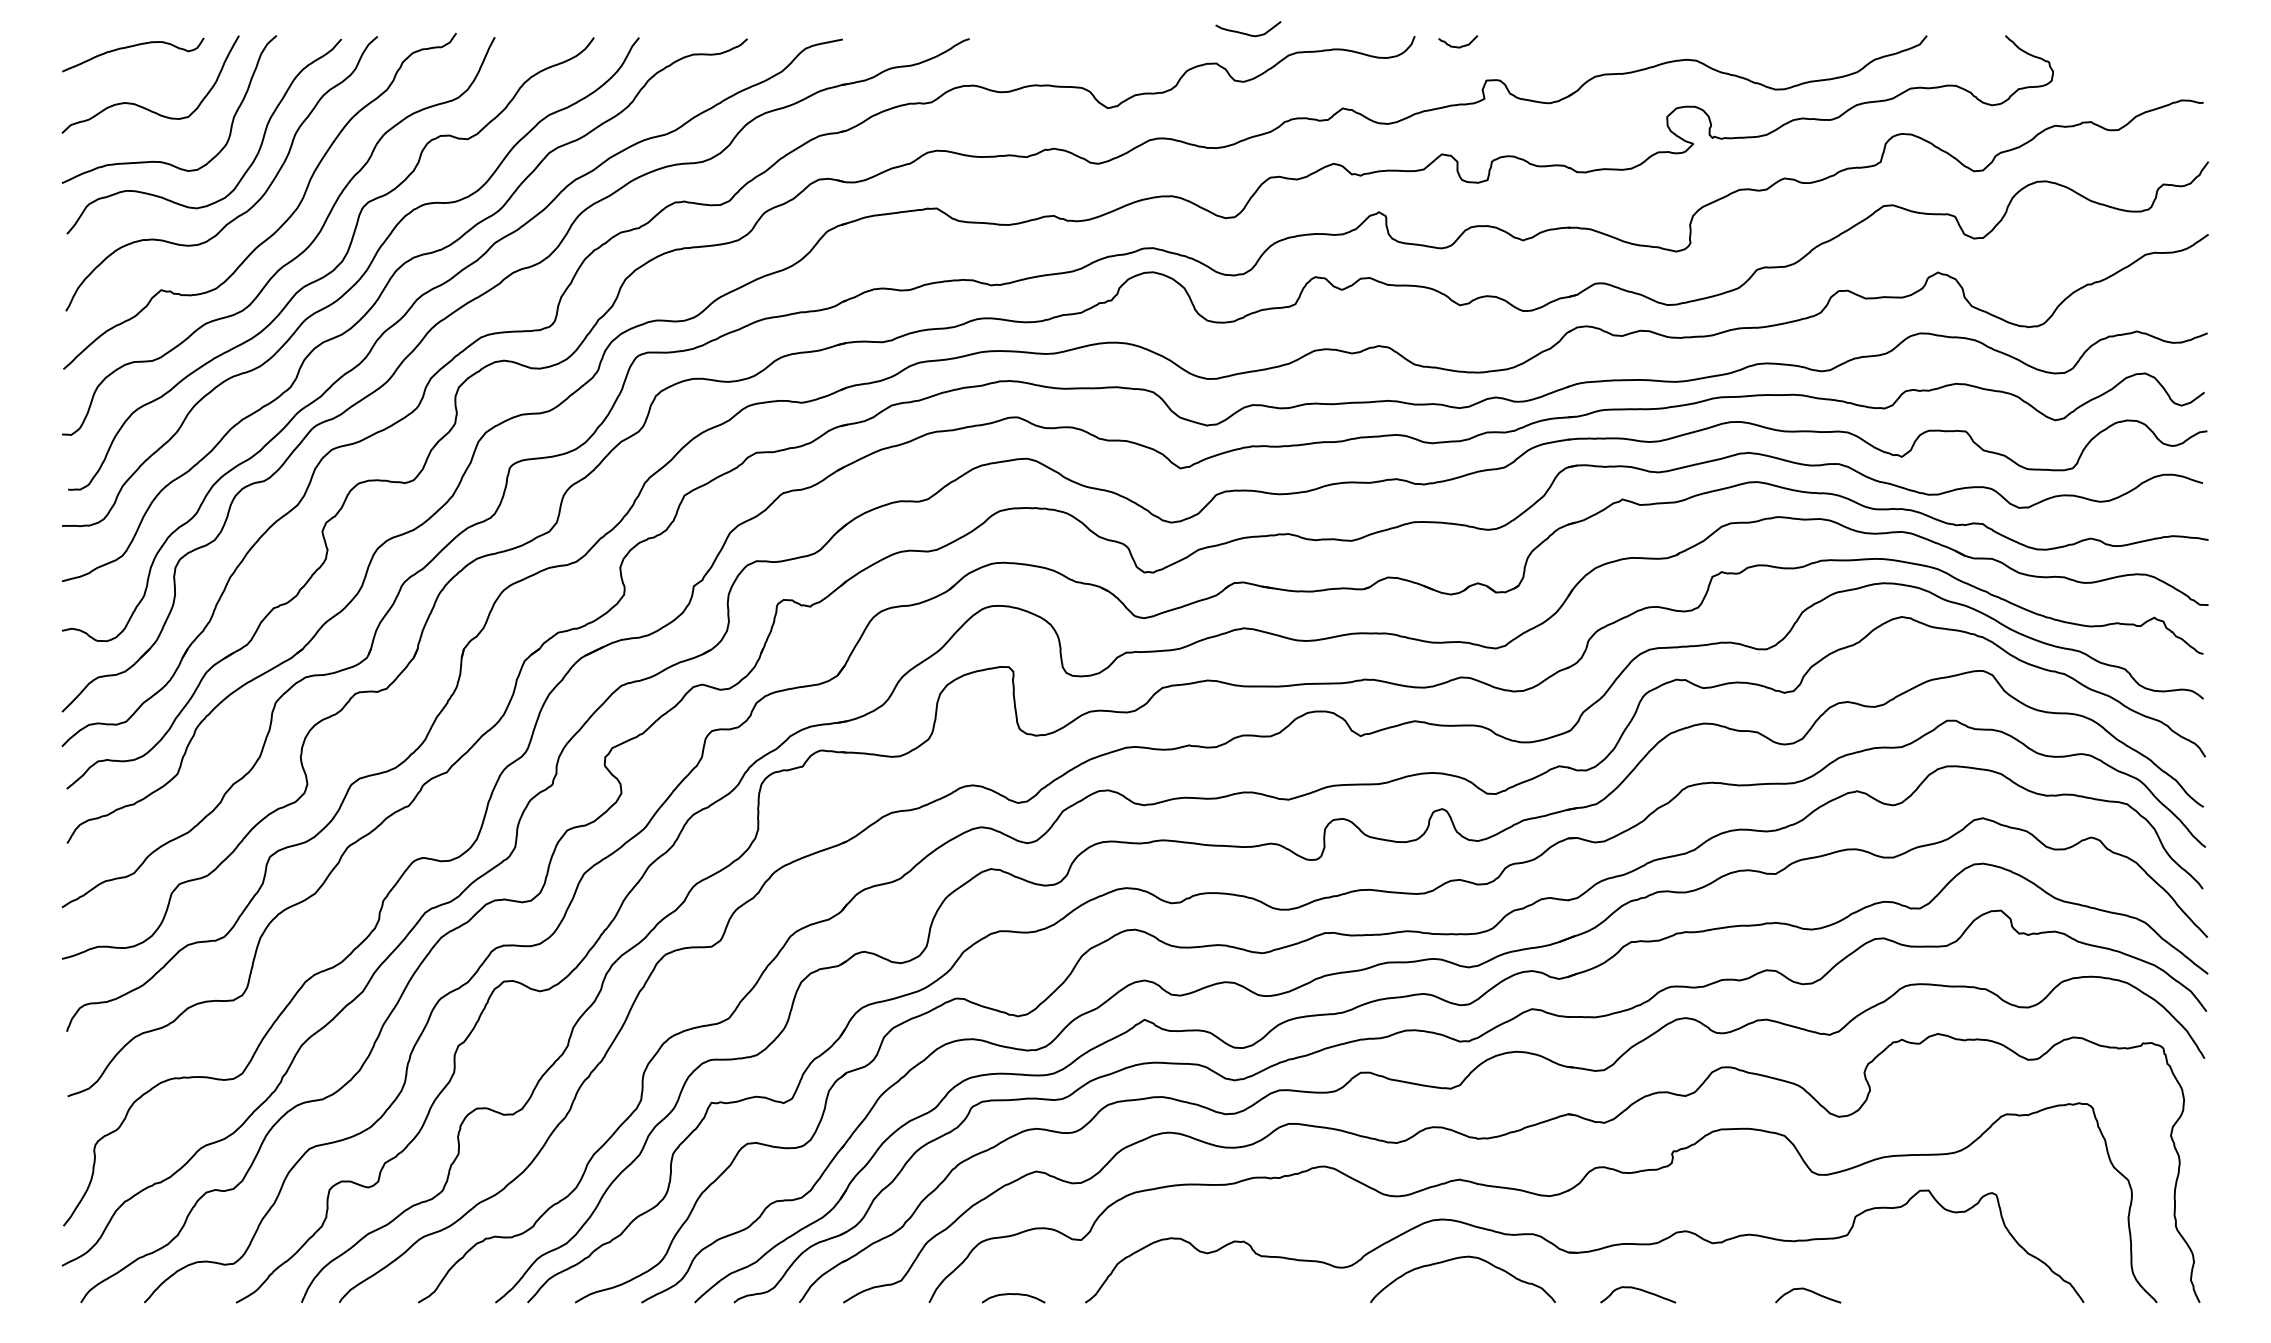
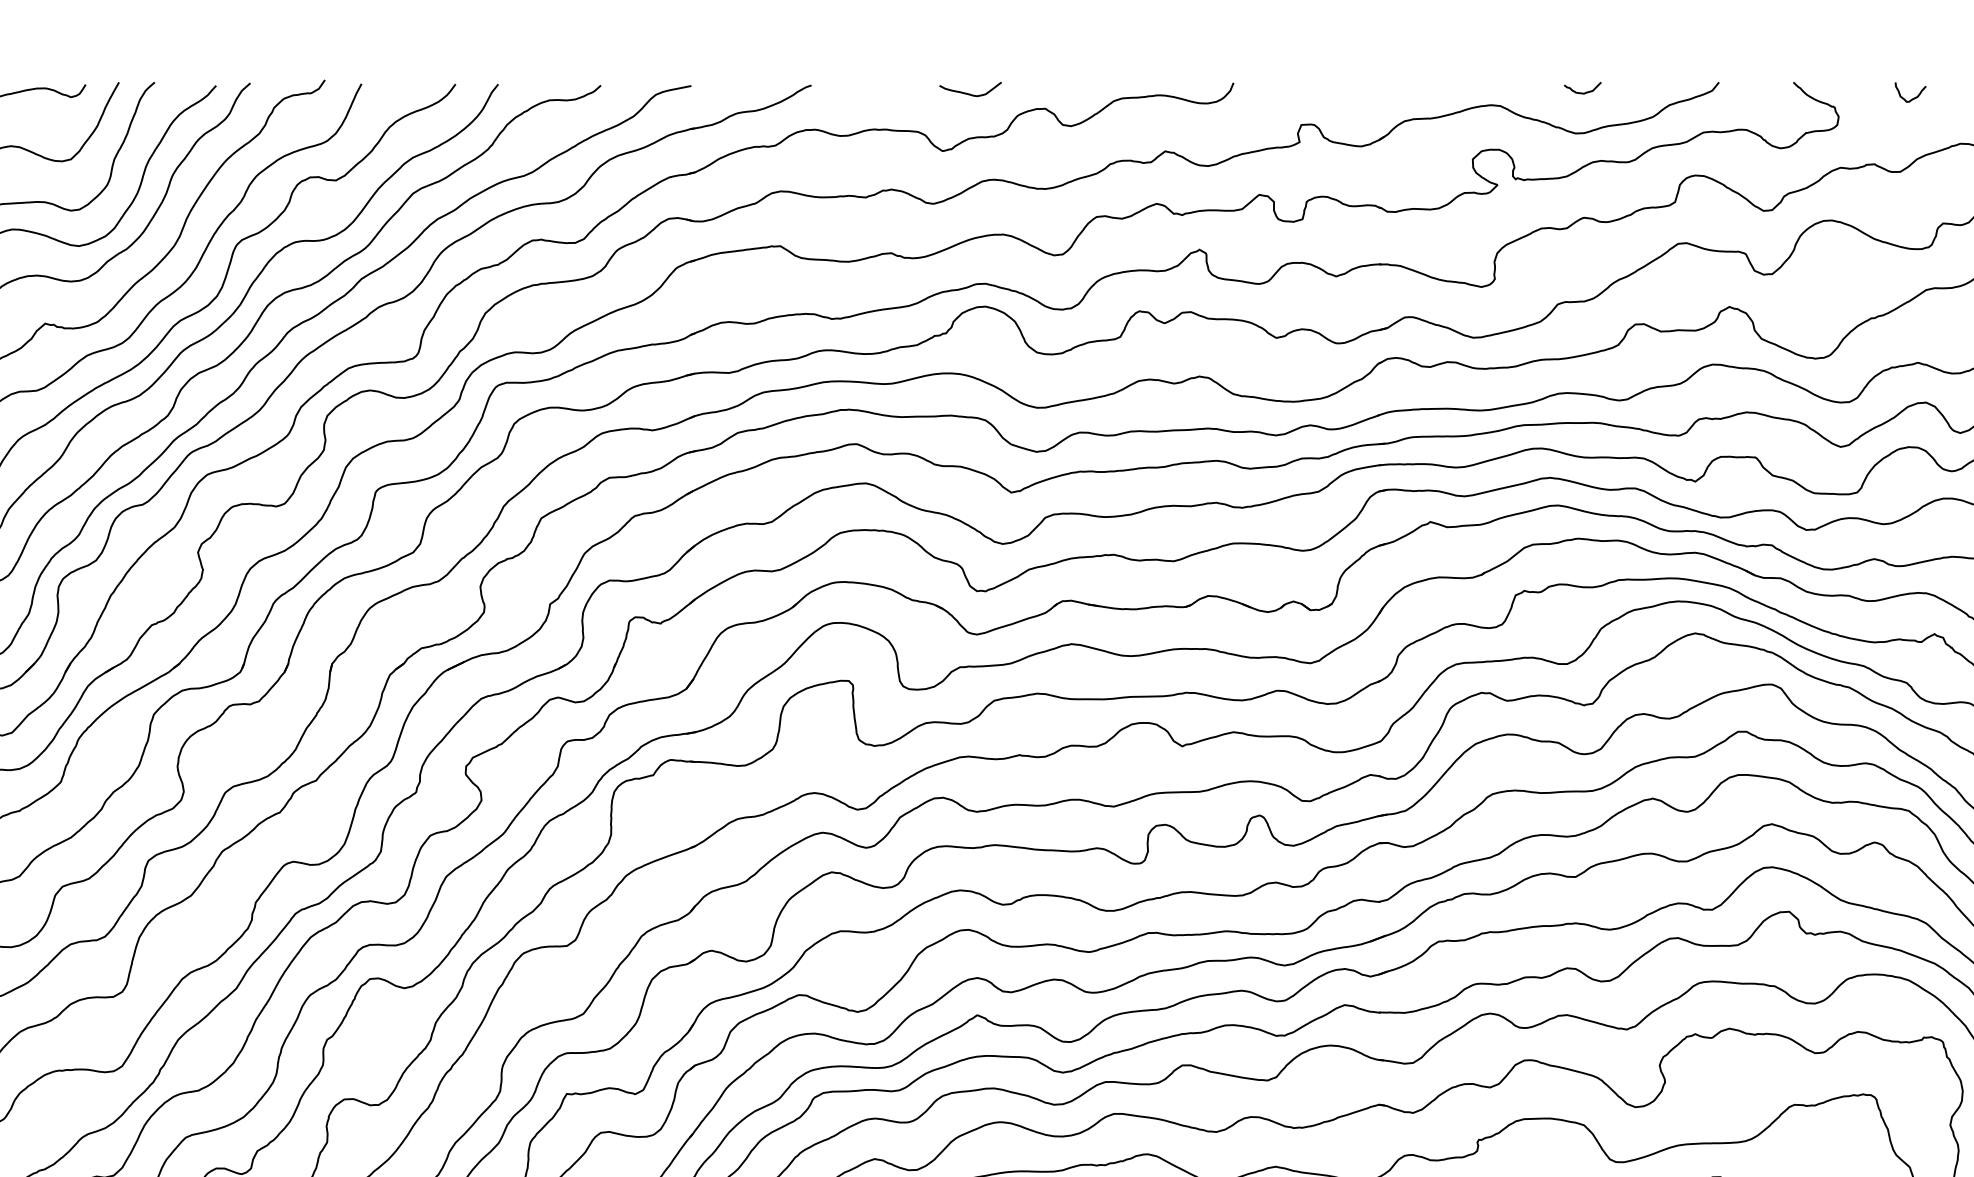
curve: (1248, 33) -> (970, 93), moved
curve: (1461, 45) -> (1585, 91), moved
curve: (2131, 52) -> (1912, 98), added

